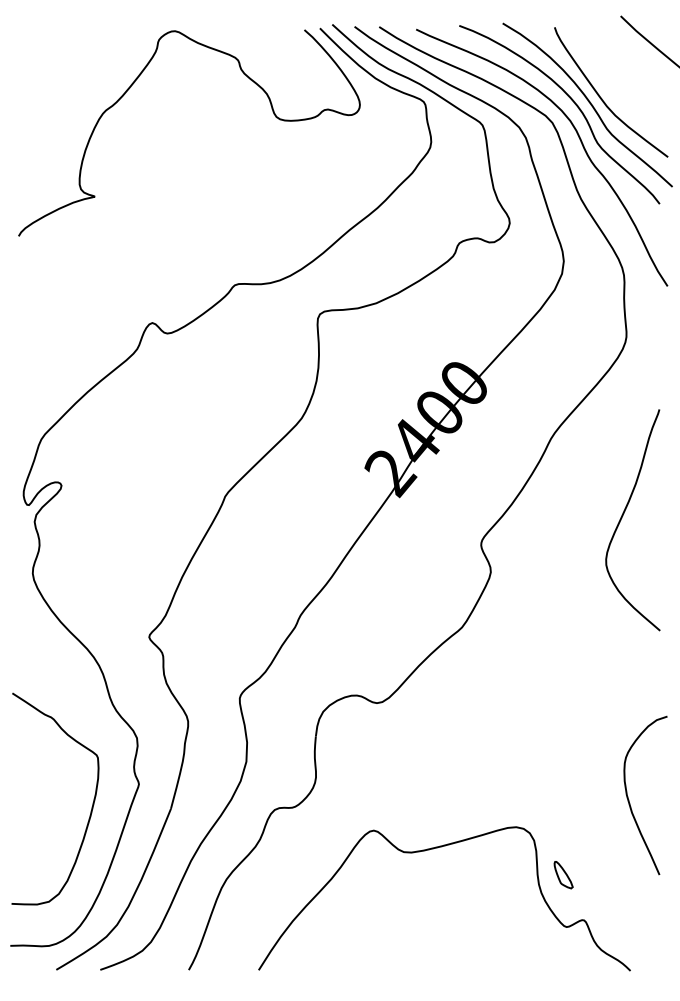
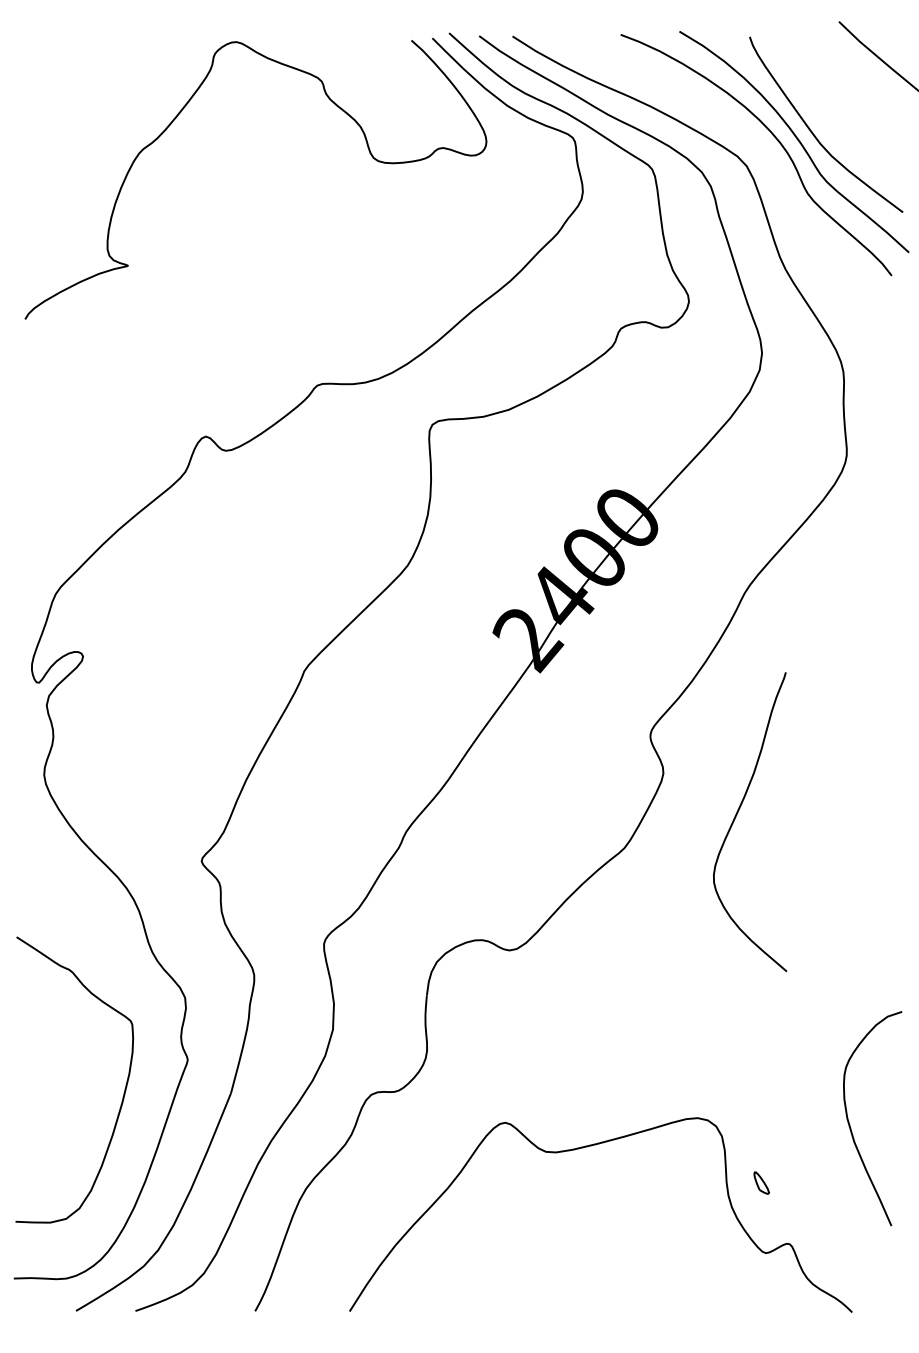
curve: (580, 142) -> (784, 192), removed
curve: (623, 516) -> (737, 817), moved
curve: (629, 799) -> (850, 1123), moved
part: (563, 875) -> (761, 1183), size x0.6

